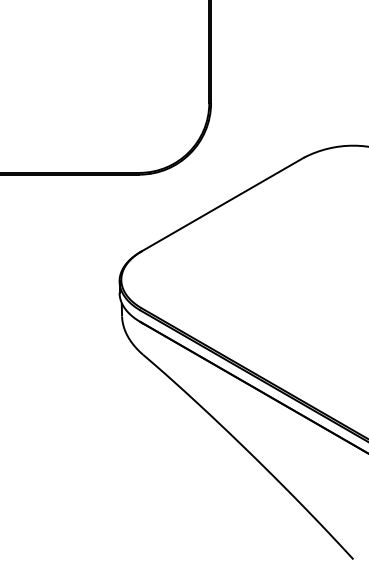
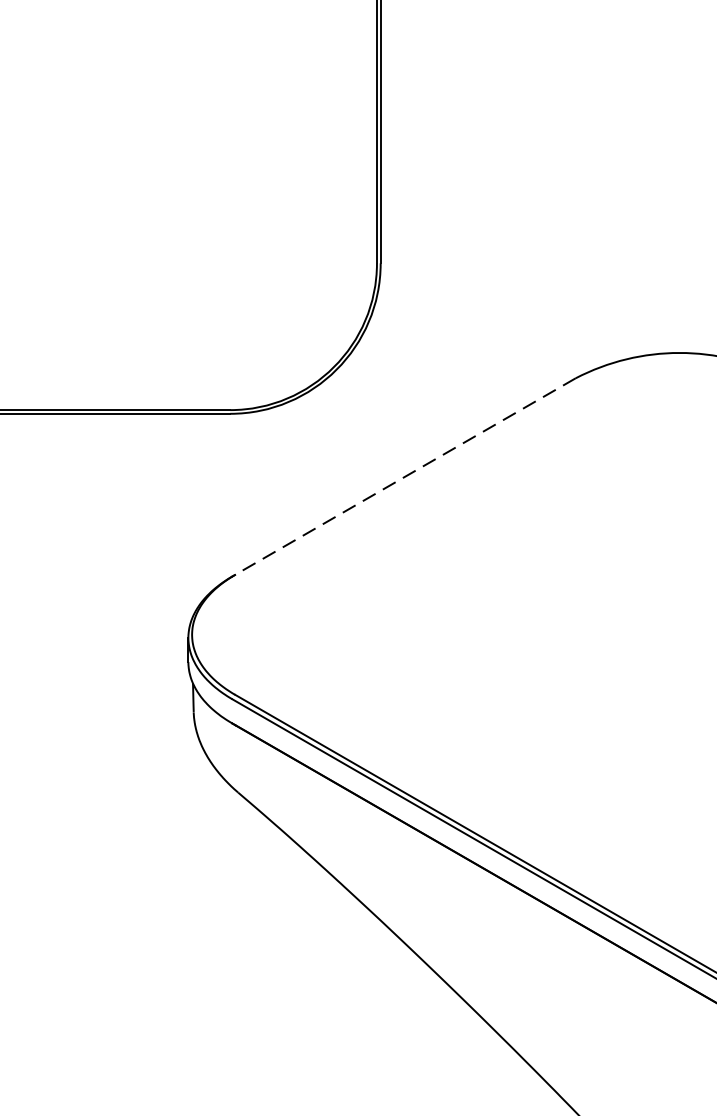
line: (222, 204) -> (404, 476), solid -> dashed

